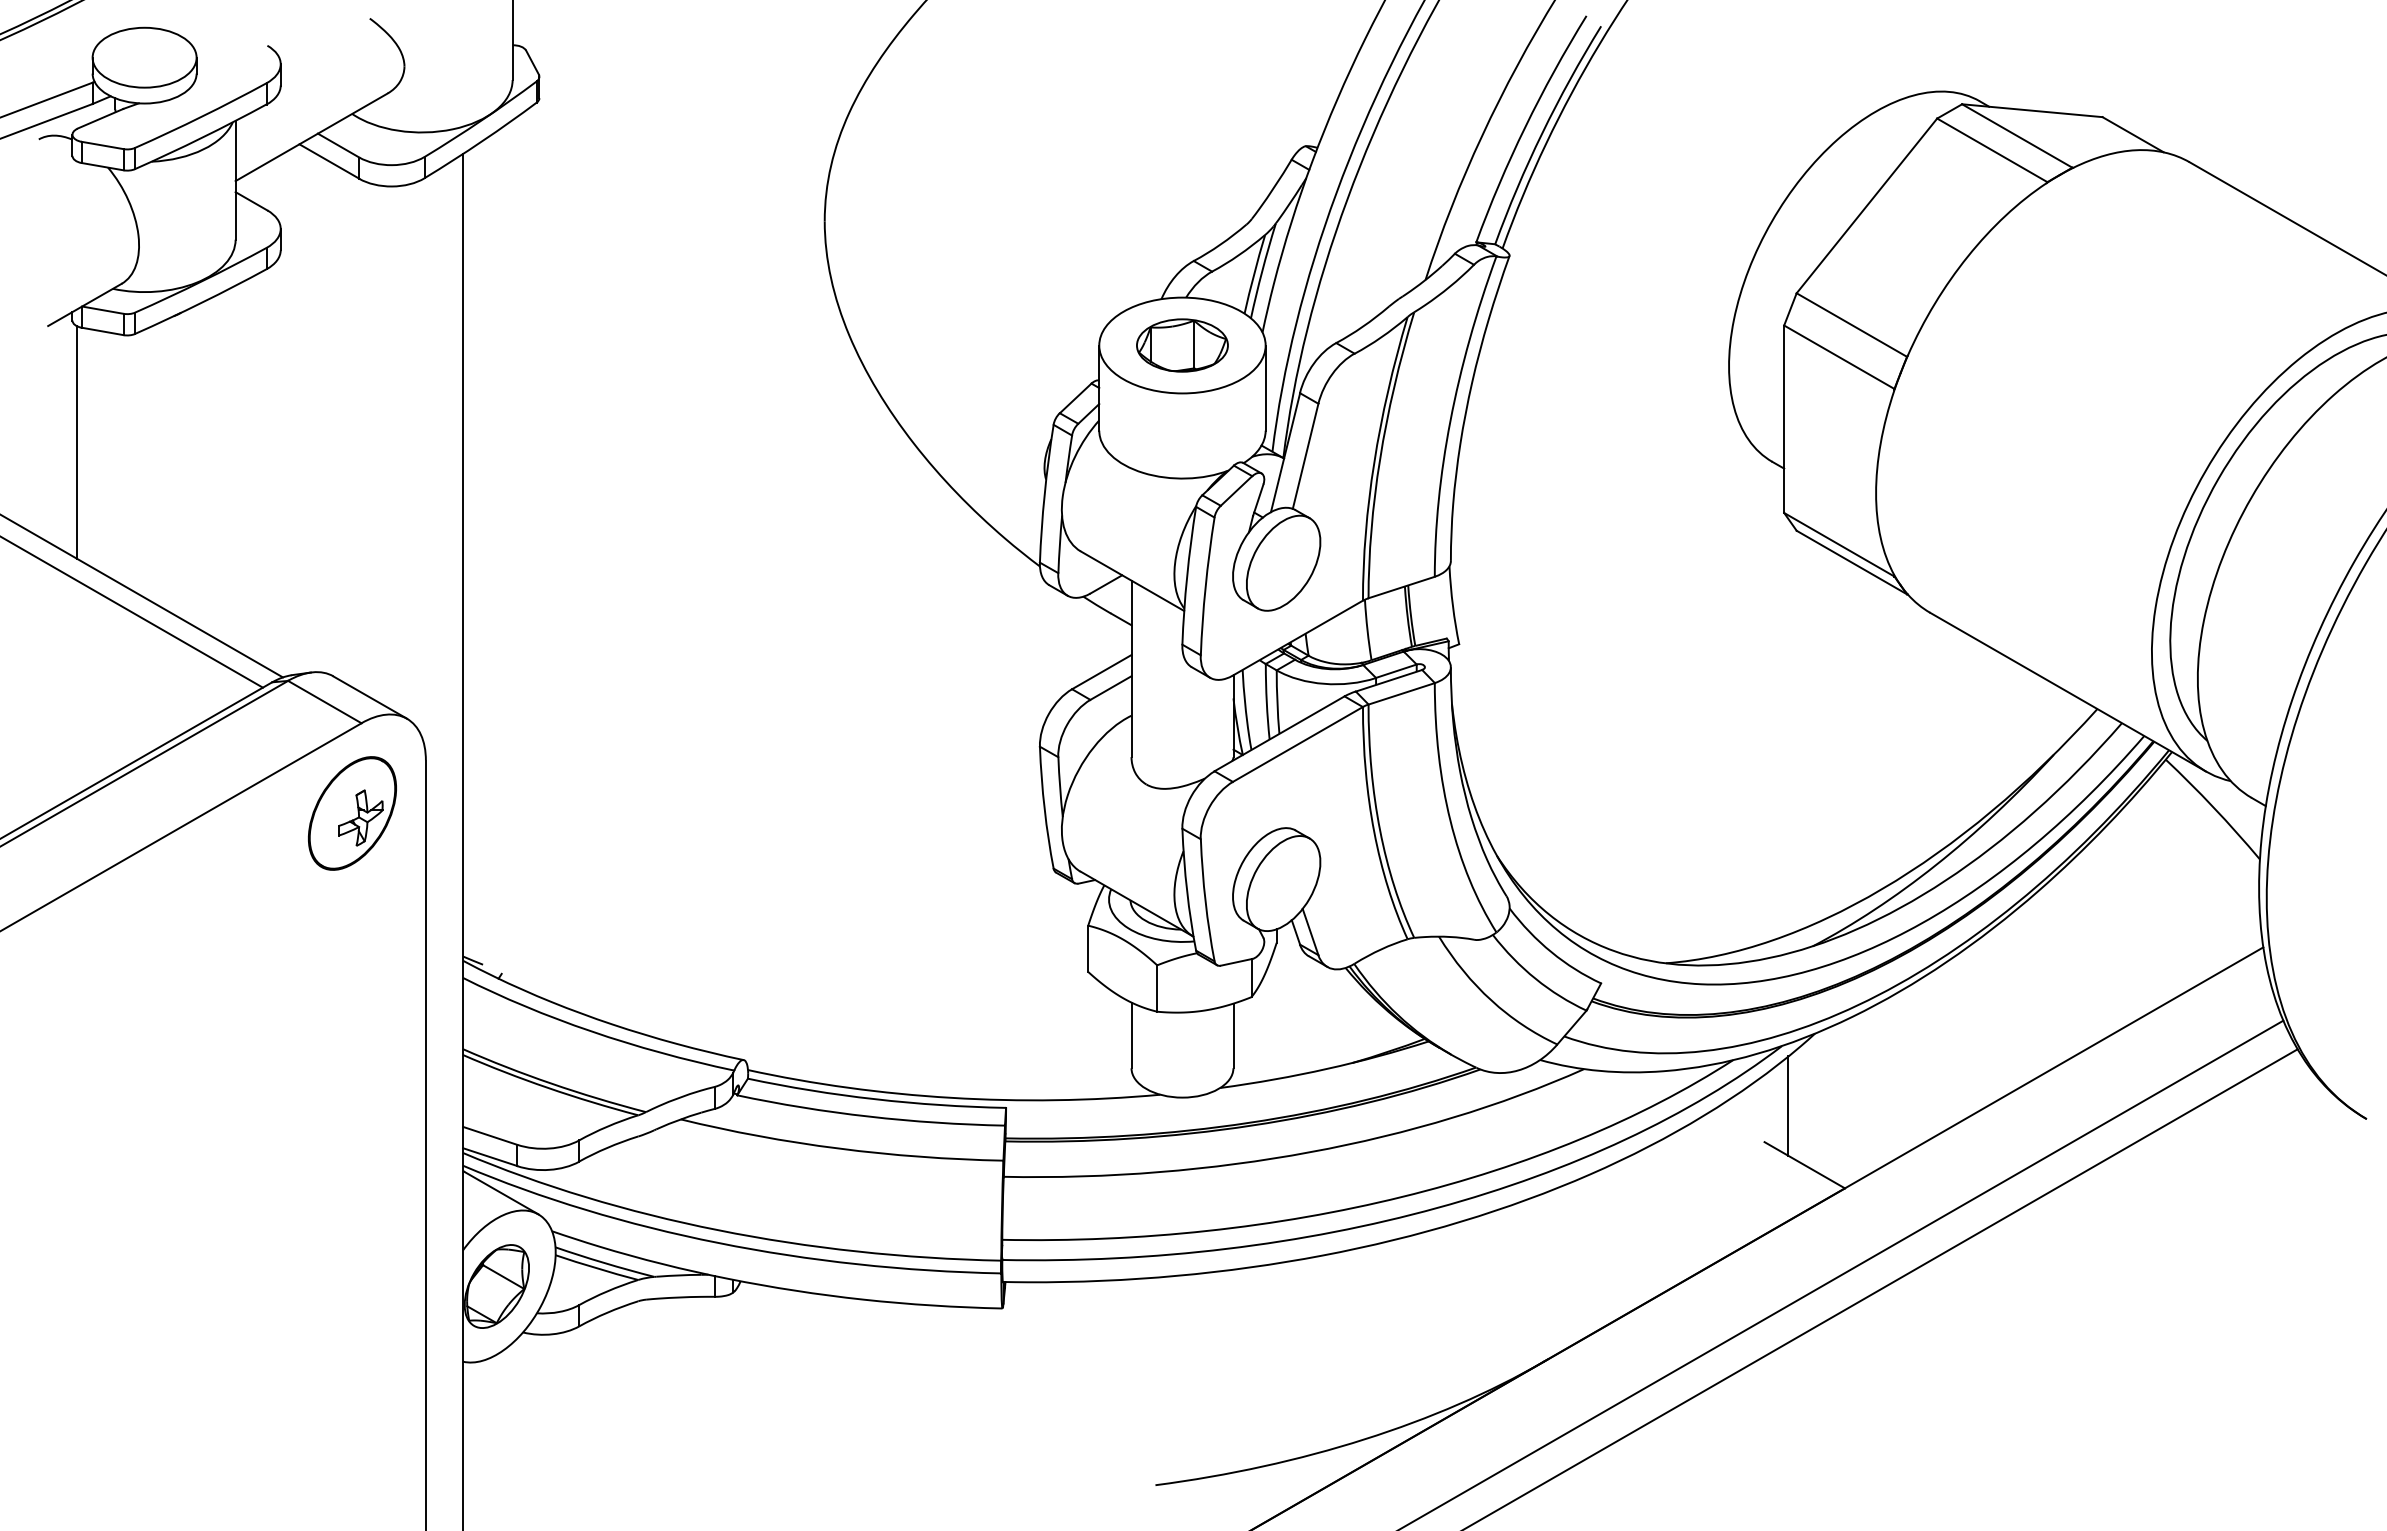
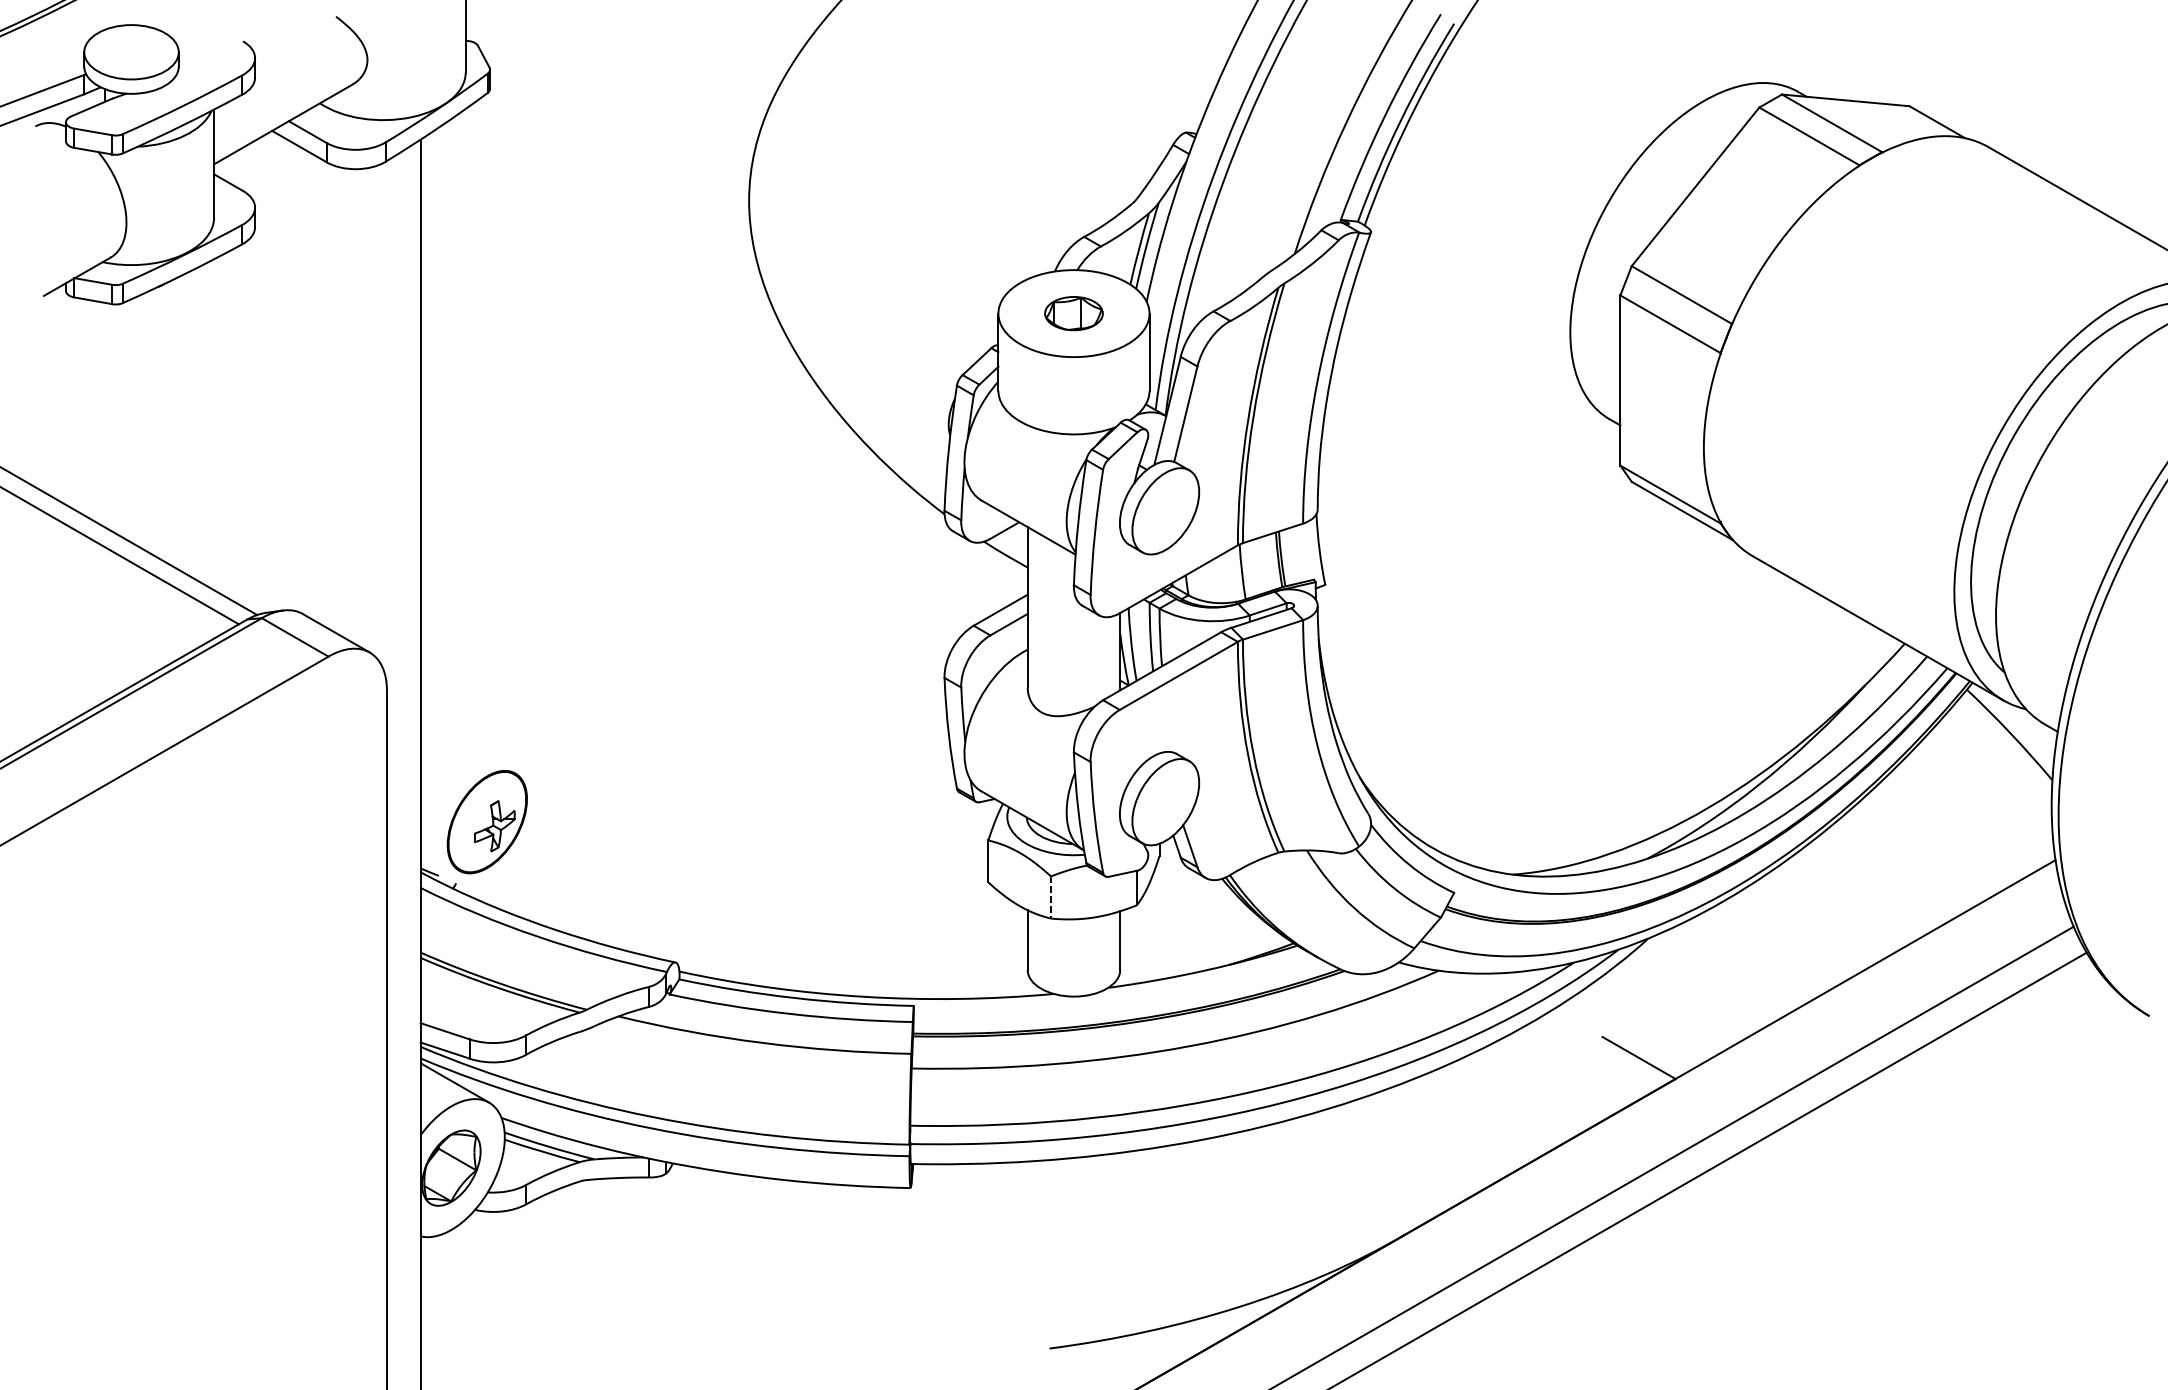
part: (1182, 345) -> (1074, 313), size x0.7
line: (76, 442) -> (69, 401), removed
part: (352, 813) -> (487, 822), moved
line: (1157, 989) -> (1051, 898), solid -> dashed
line: (1788, 1105) -> (1624, 1003), removed

